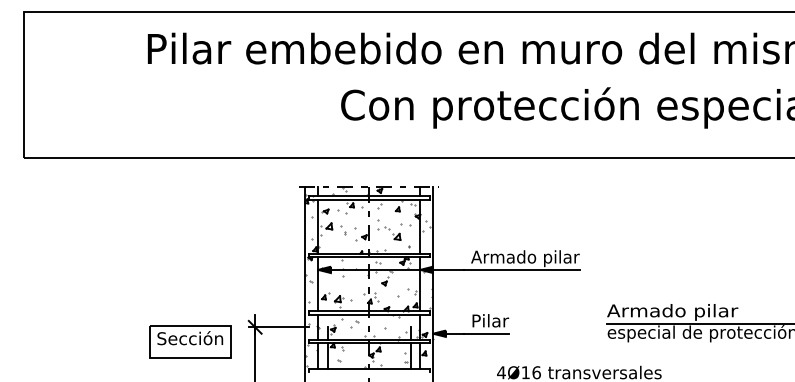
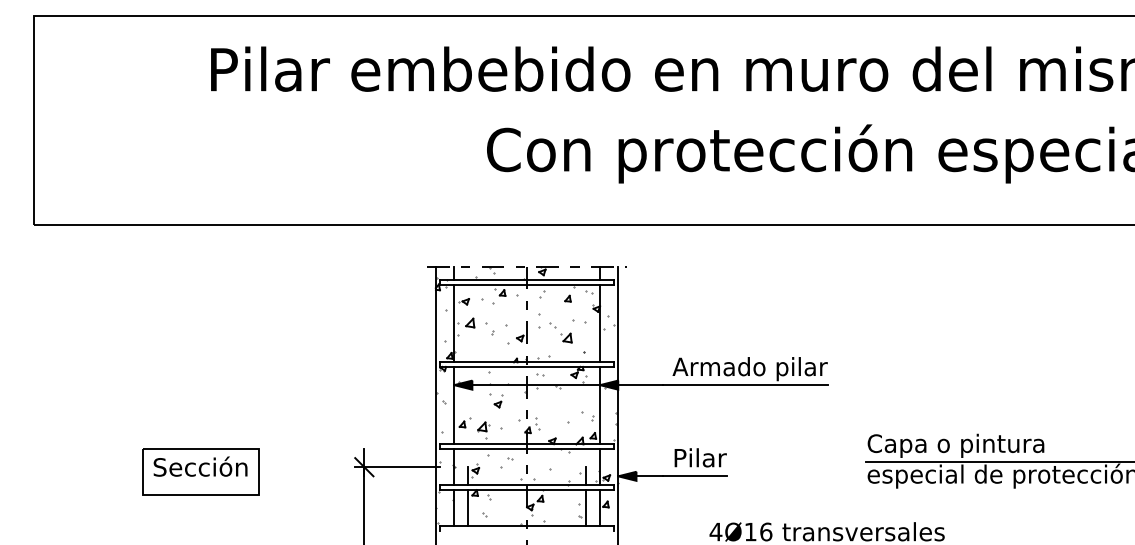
part: (384, 281) -> (498, 401), moved
text: (672, 312) -> (960, 445), Armado pilar -> Capa o pintura
part: (190, 341) -> (200, 471), moved

